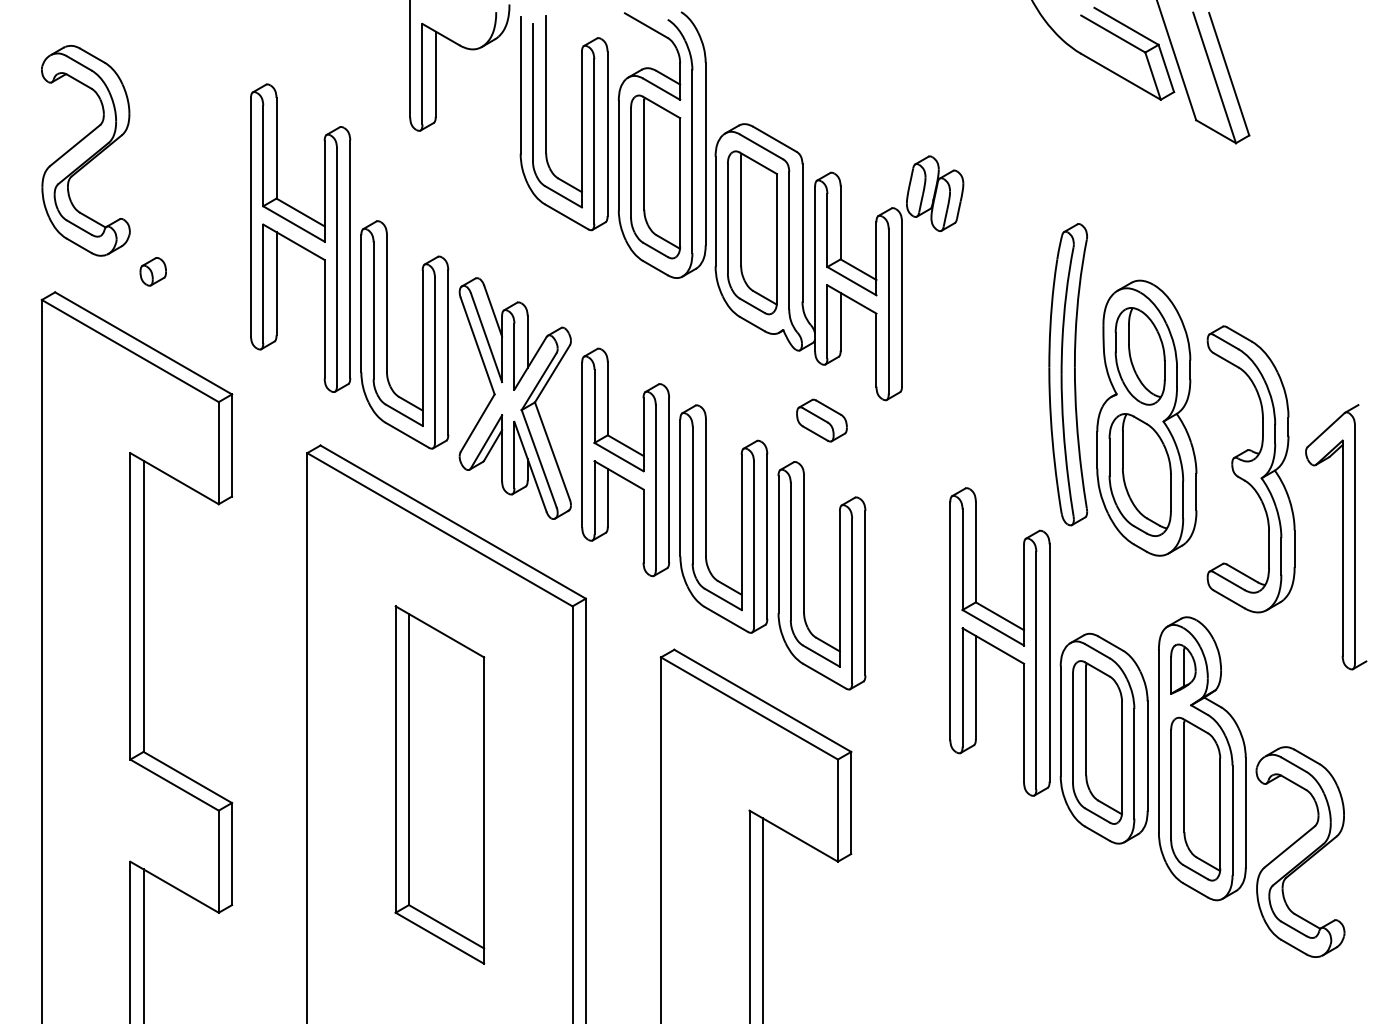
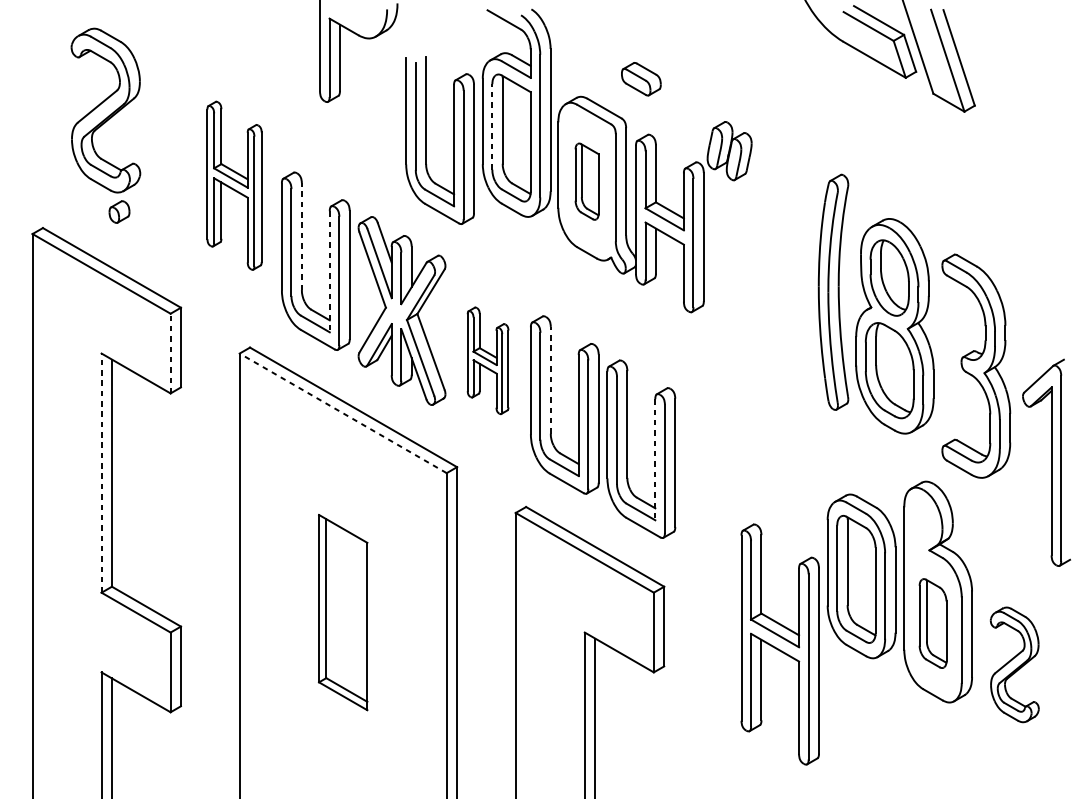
part: (546, 123) -> (426, 140), moved
part: (85, 150) -> (105, 110), moved
line: (631, 162) -> (492, 126), solid -> dashed
part: (752, 232) -> (587, 181), size x0.6
part: (300, 237) -> (234, 185), size x0.7
line: (386, 302) -> (301, 236), solid -> dashed
line: (422, 348) -> (329, 271), solid -> dashed
part: (821, 420) -> (640, 79), moved
line: (218, 452) -> (170, 353), solid -> dashed
part: (625, 462) -> (488, 360), size x0.6
line: (705, 486) -> (550, 379), solid -> dashed
line: (439, 529) -> (342, 413), solid -> dashed
part: (1336, 537) -> (1046, 463), moved
line: (839, 589) -> (655, 459), solid -> dashed
line: (130, 605) -> (101, 472), solid -> dashed
part: (999, 641) -> (779, 644), moved
part: (1183, 668) -> (923, 521), removed
part: (439, 784) -> (342, 612), size x0.7
part: (1195, 798) -> (932, 623), size x0.7
part: (1300, 851) -> (1014, 664), size x0.7

